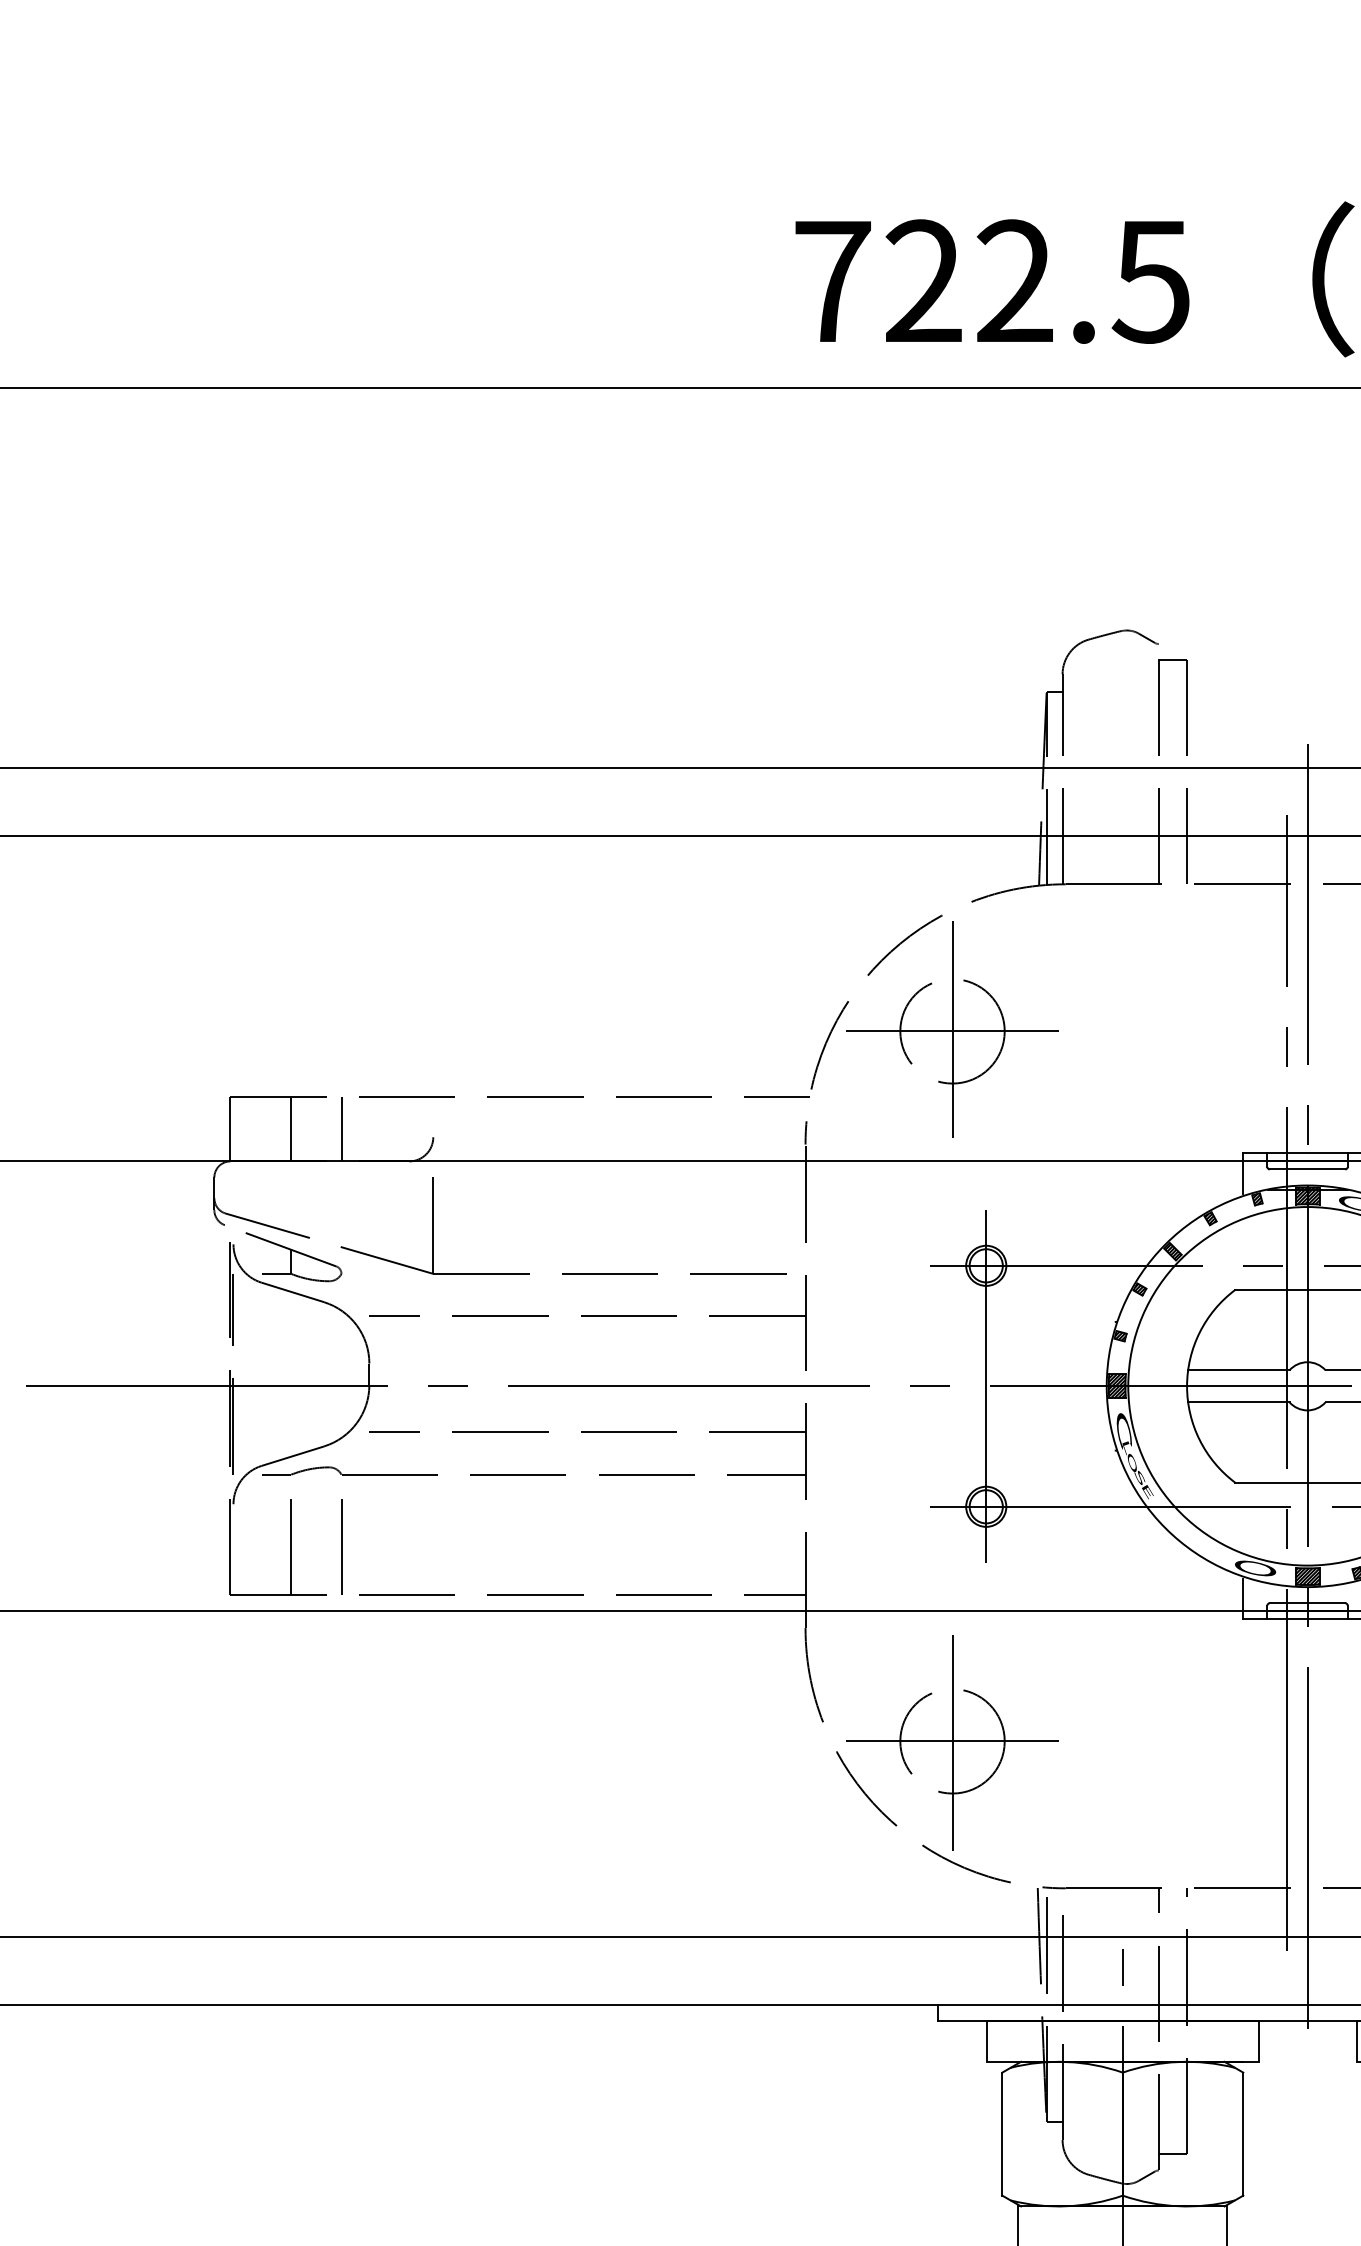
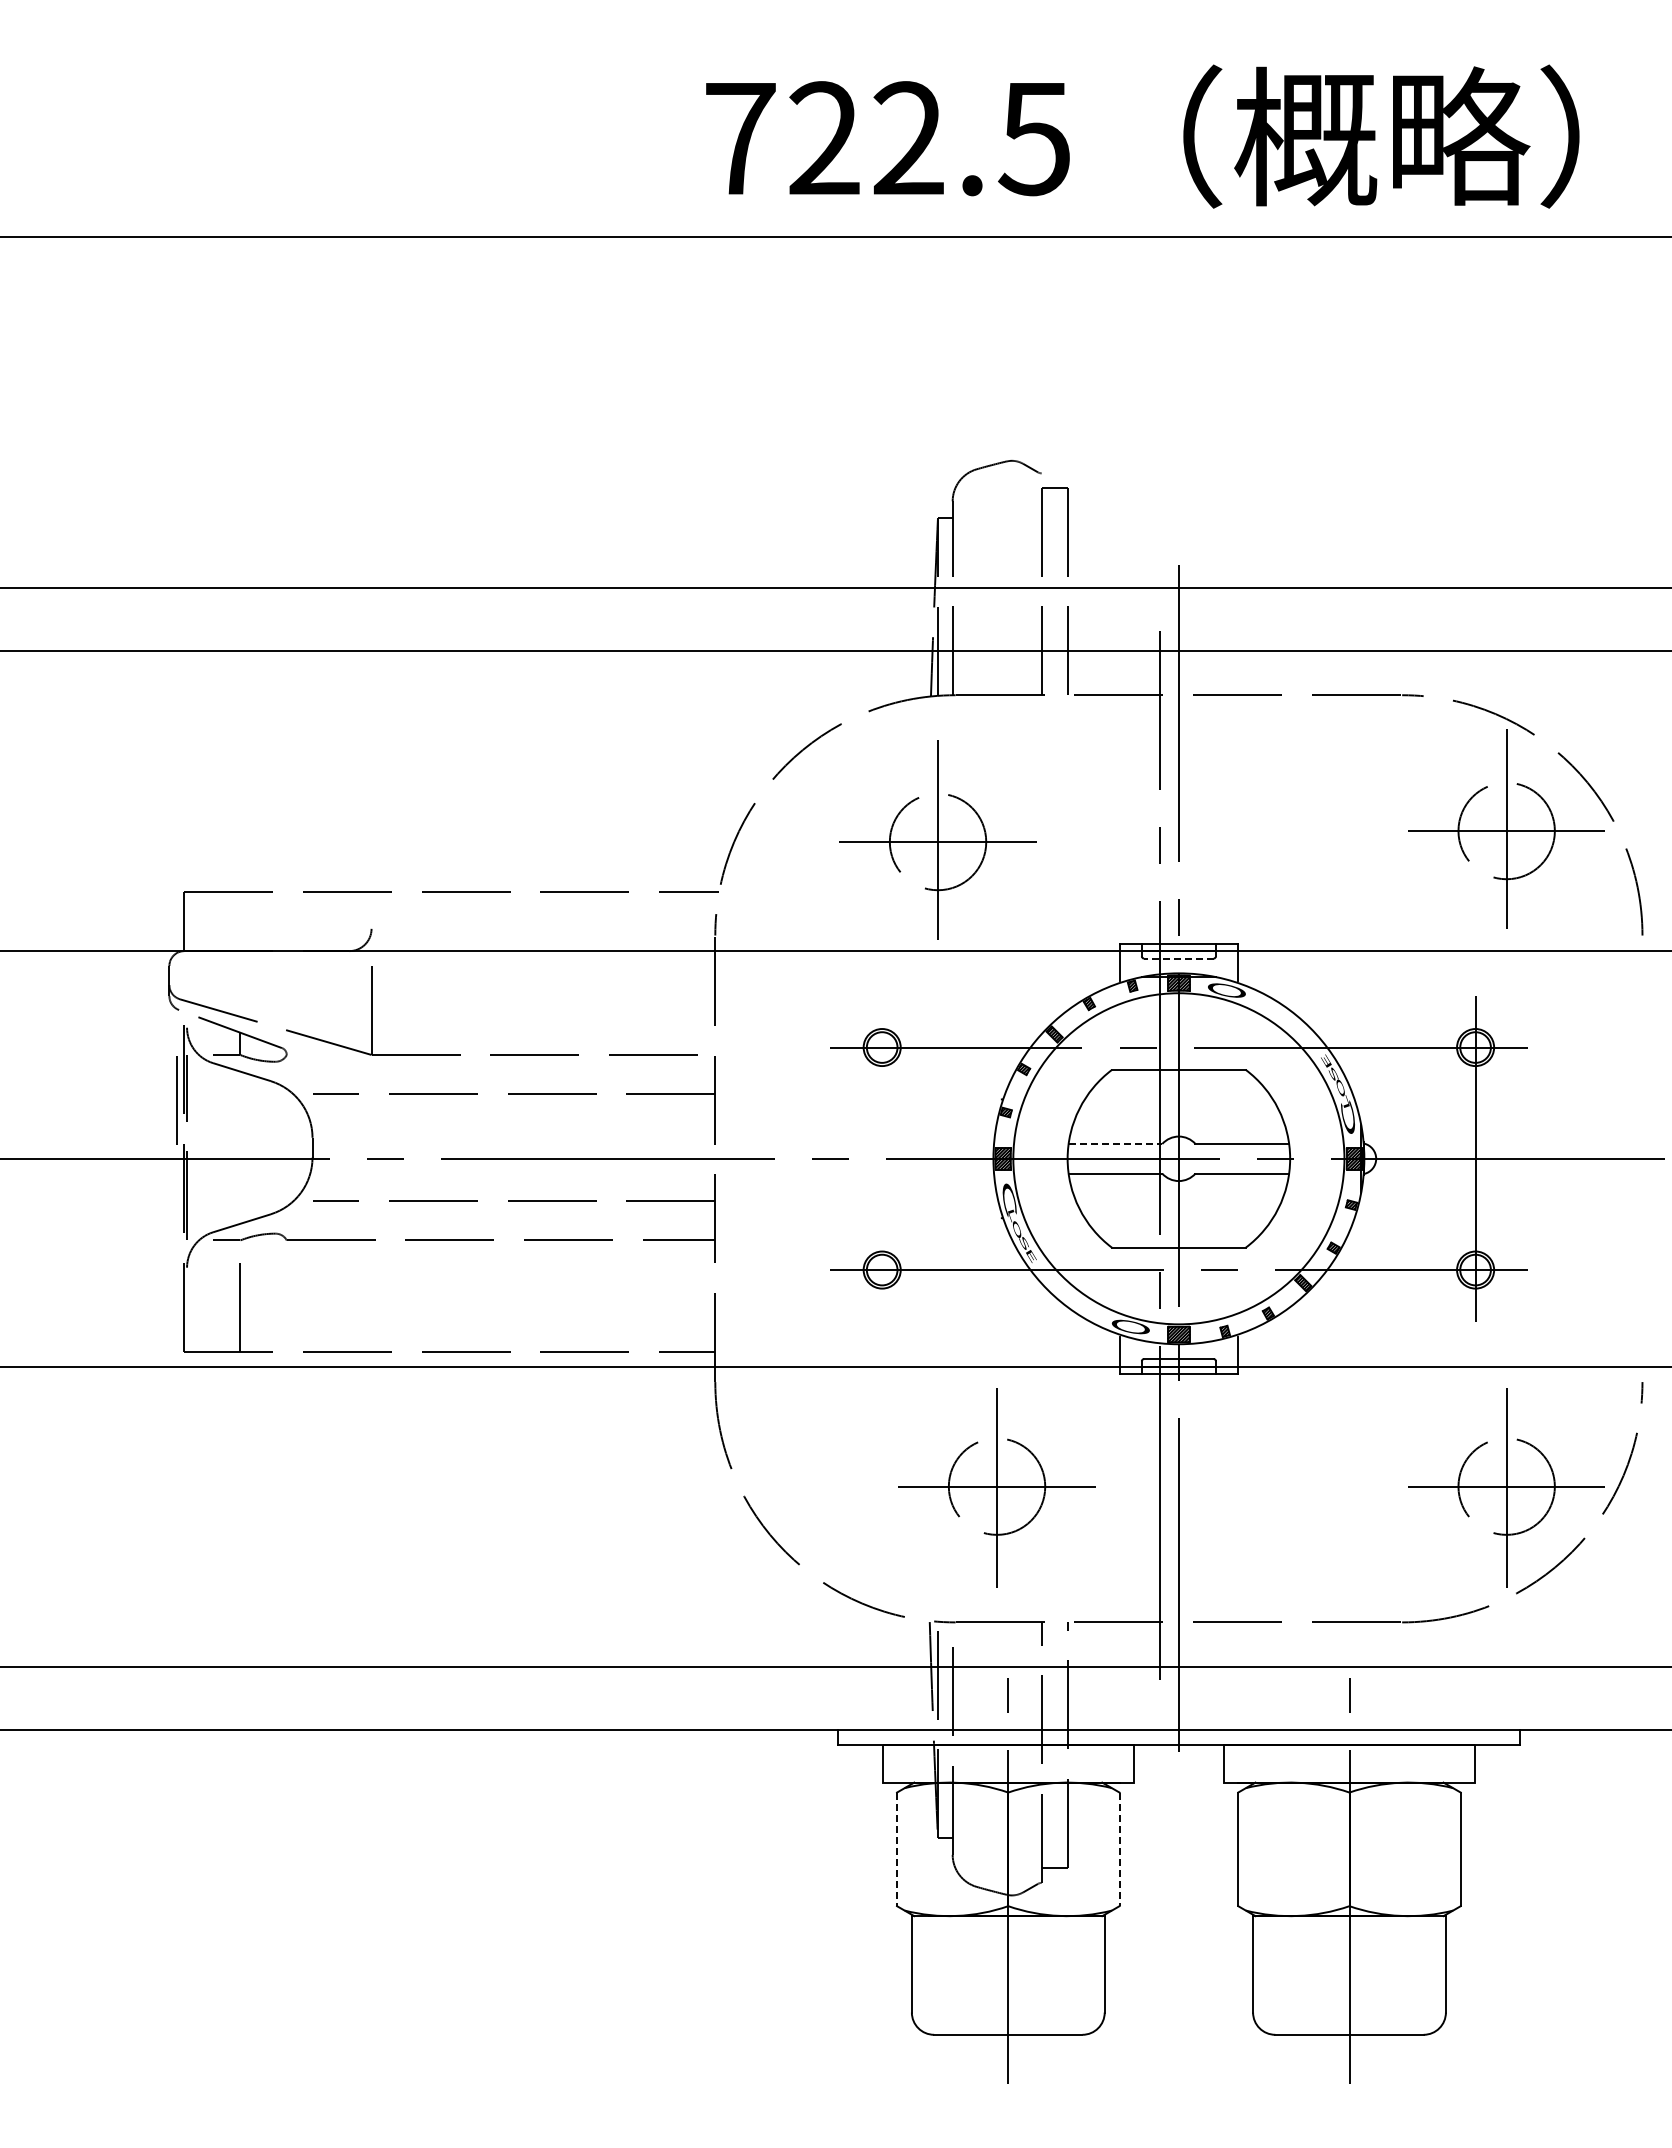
part: (951, 1028) -> (937, 839), moved
line: (291, 1129) -> (240, 921), removed
line: (341, 1129) -> (286, 921), removed
line: (1307, 1169) -> (1178, 958), solid -> dashed
line: (1238, 1369) -> (1115, 1143), solid -> dashed
line: (986, 1385) -> (882, 1158), removed
line: (341, 1547) -> (176, 1100), moved
part: (951, 1742) -> (996, 1487), moved
line: (1002, 2134) -> (897, 1849), solid -> dashed
line: (1243, 2134) -> (1119, 1849), solid -> dashed

